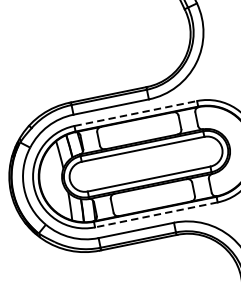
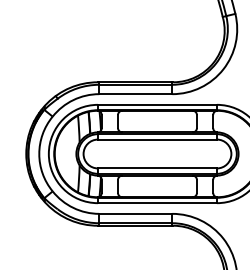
line: (135, 113) -> (157, 104), dashed -> solid
line: (155, 215) -> (156, 203), dashed -> solid

